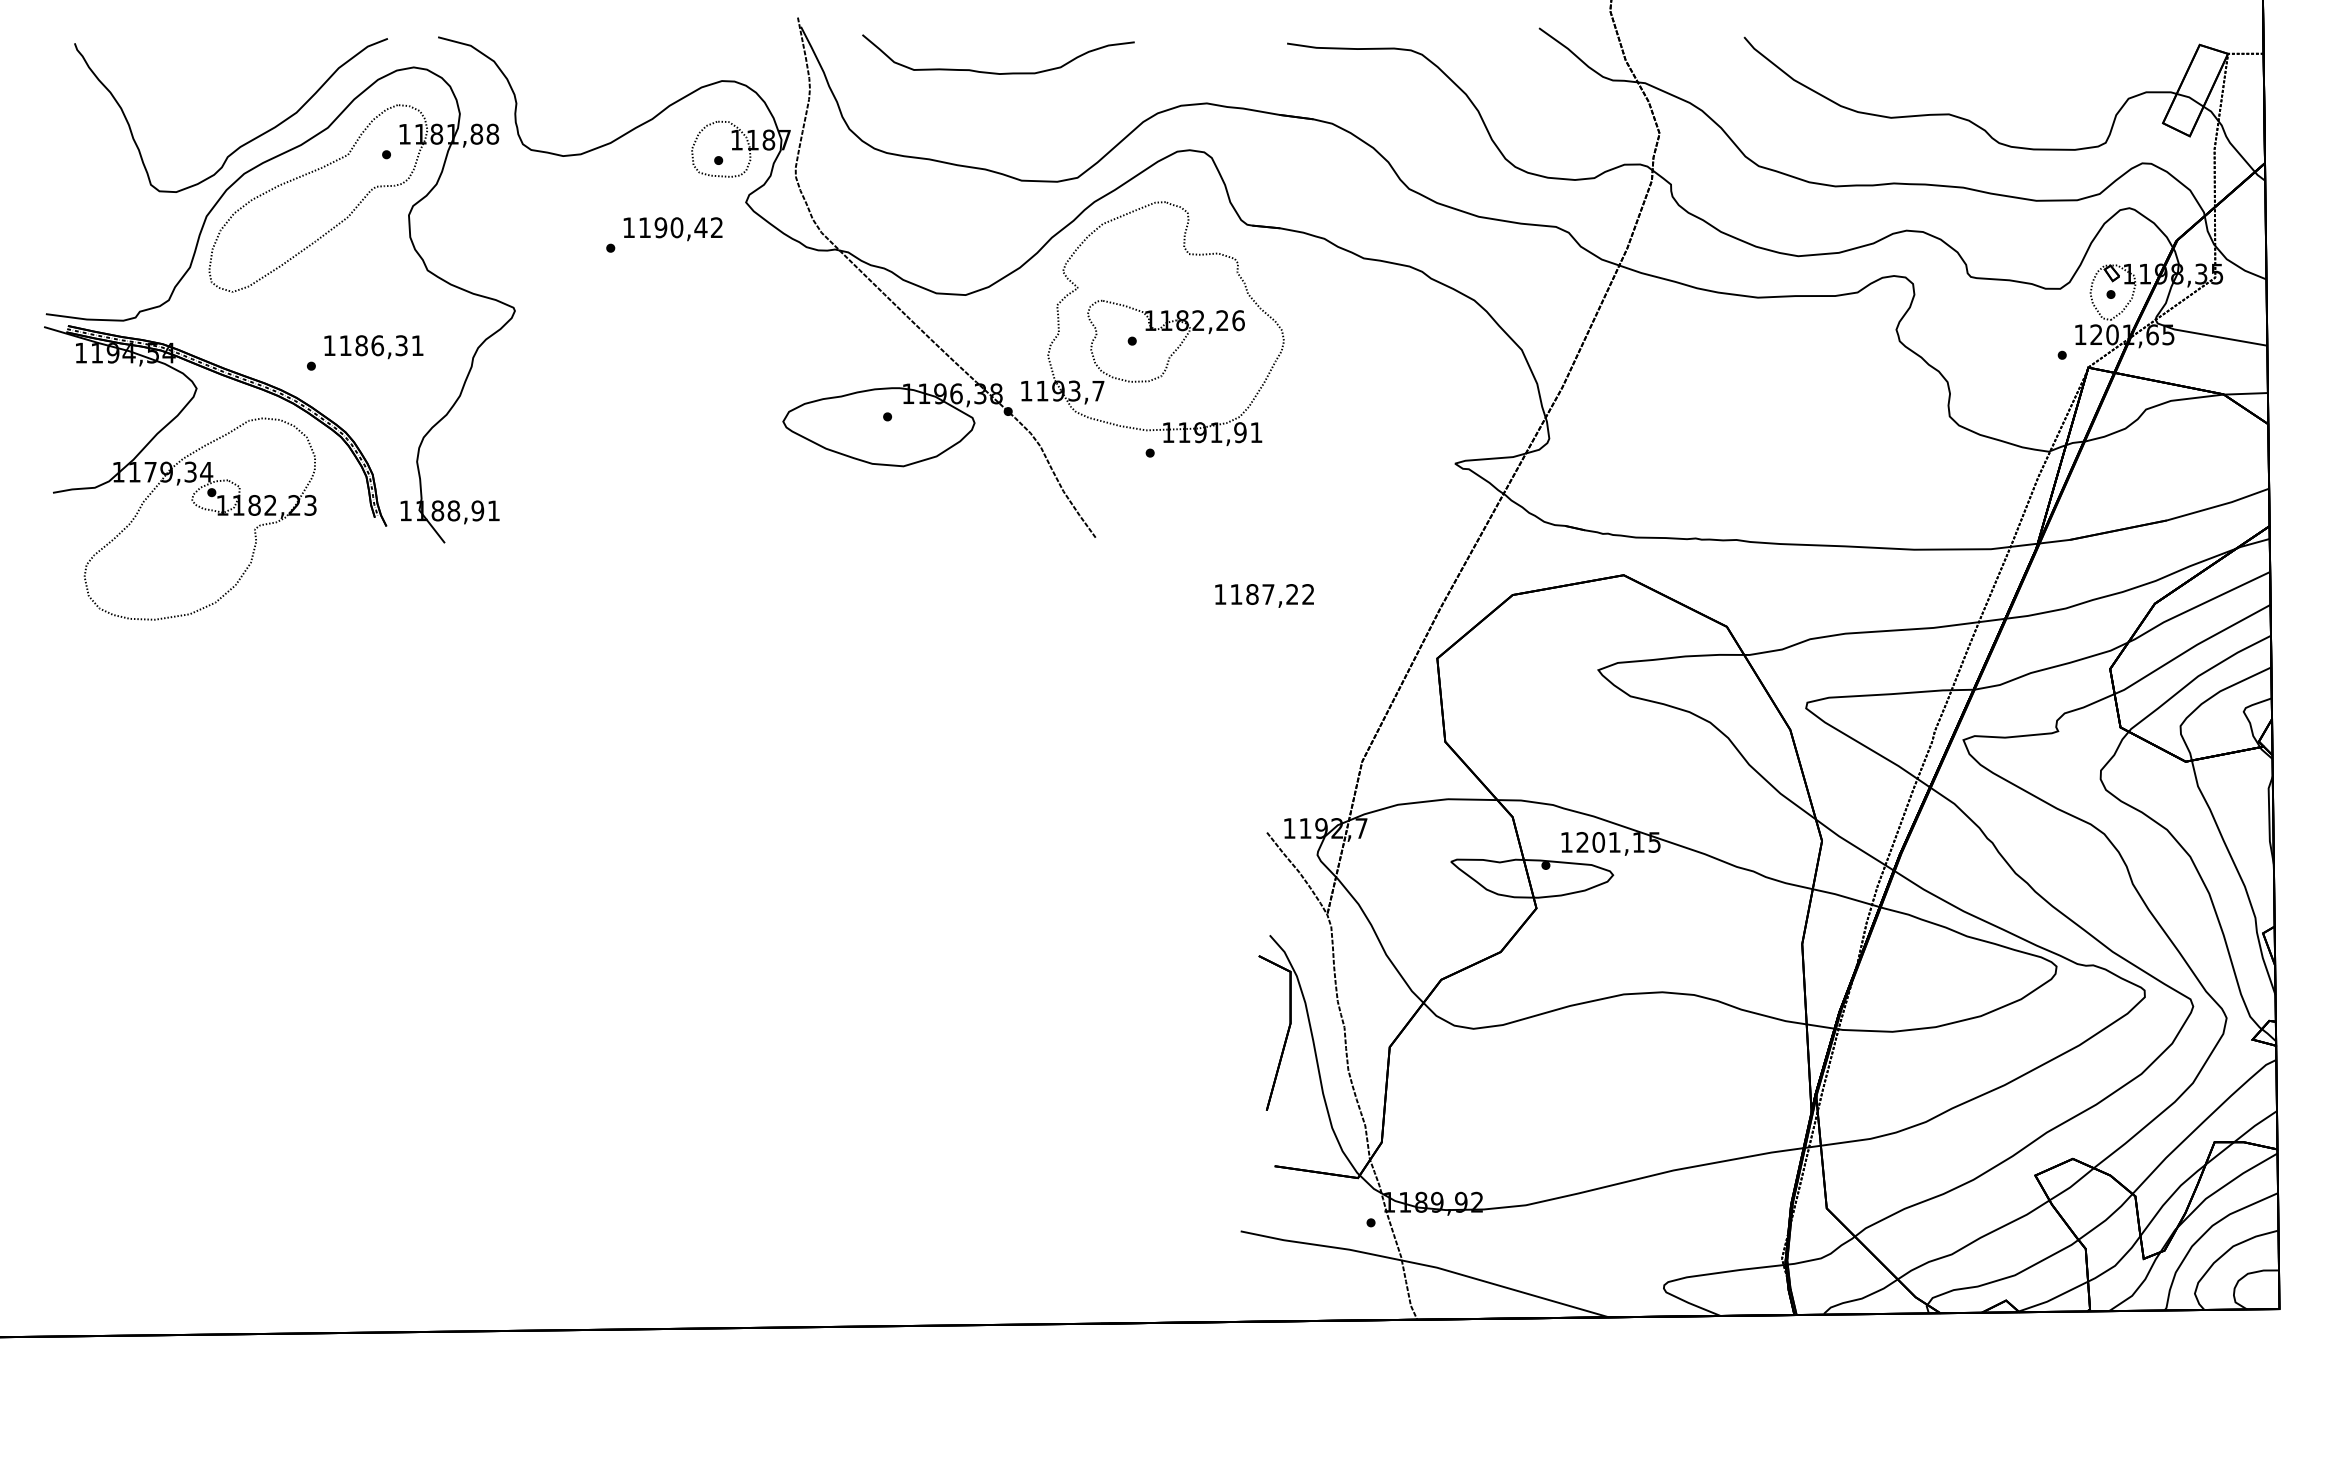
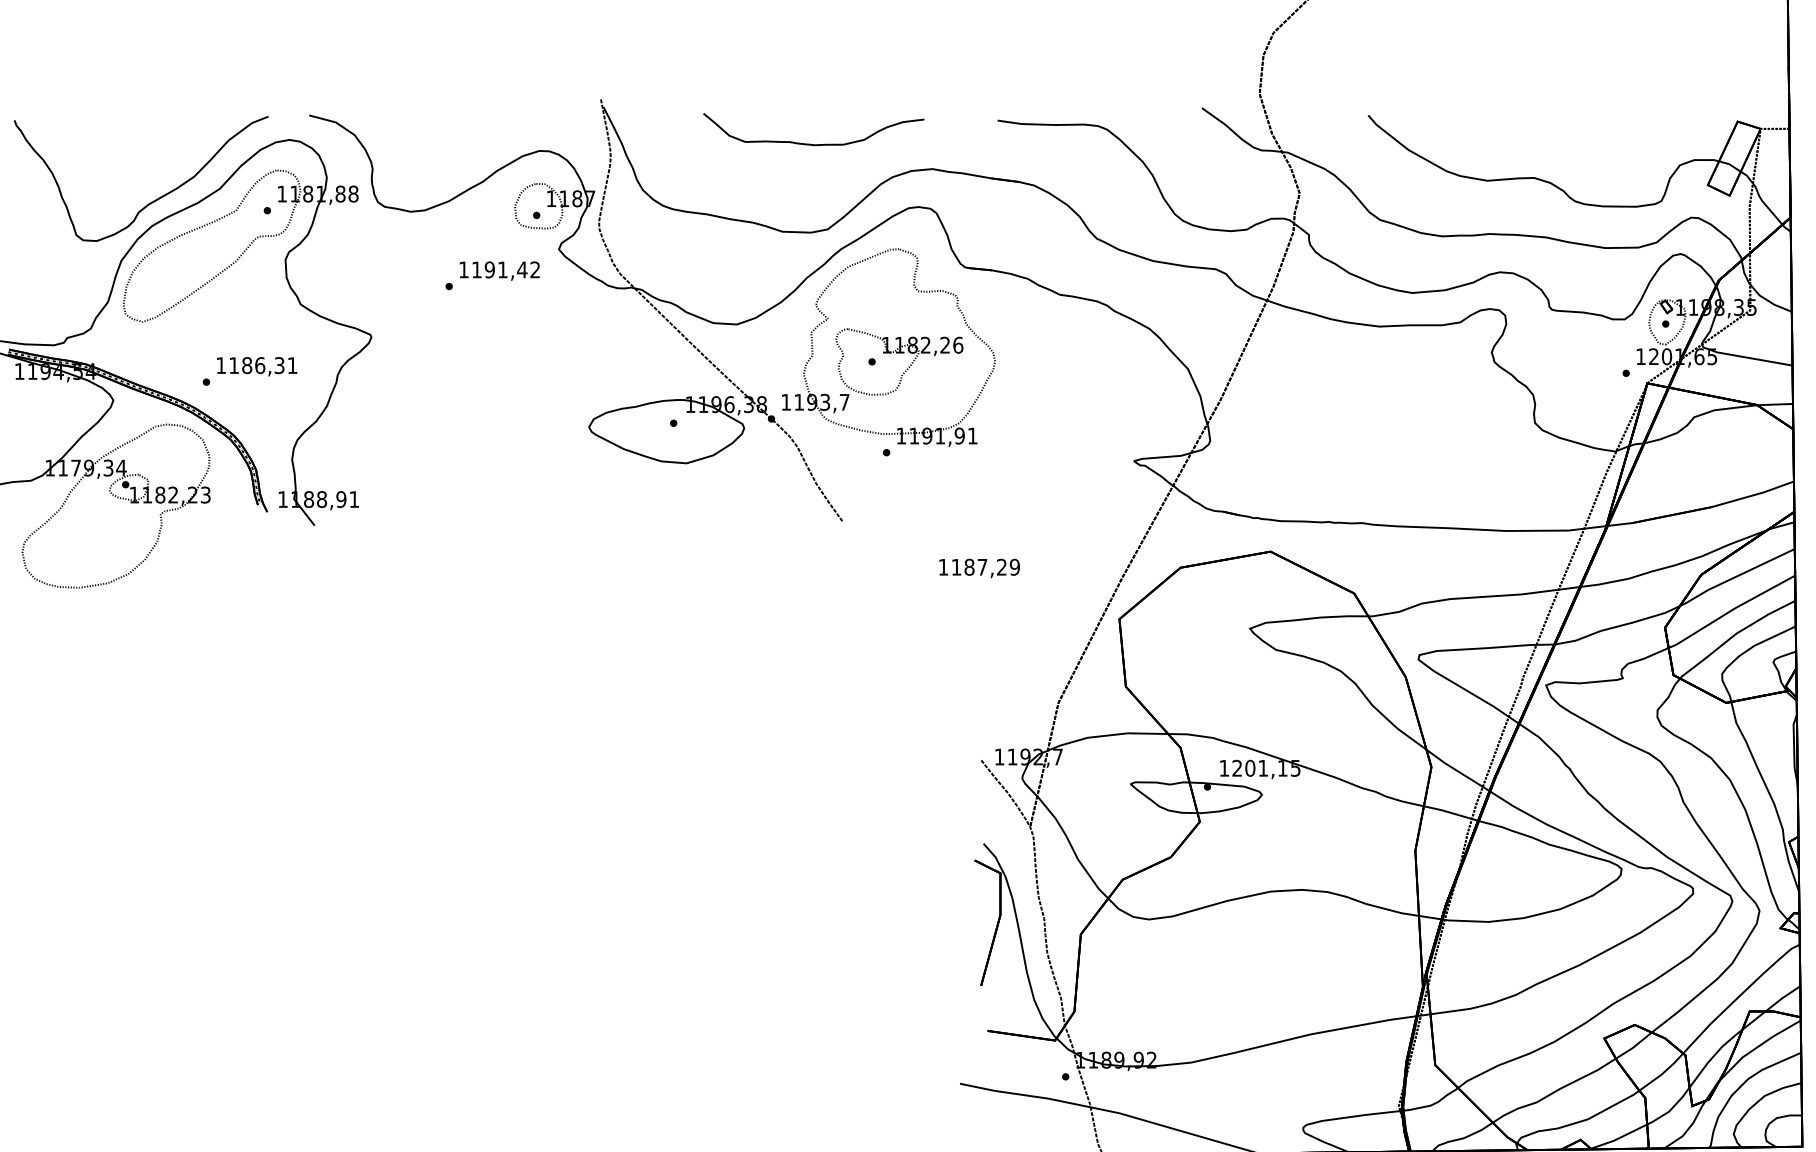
curve: (997, 72) -> (813, 144), moved
text: (676, 227) -> (502, 269), 1190,42 -> 1191,42
text: (1308, 594) -> (1014, 567), 1187,22 -> 1187,29

